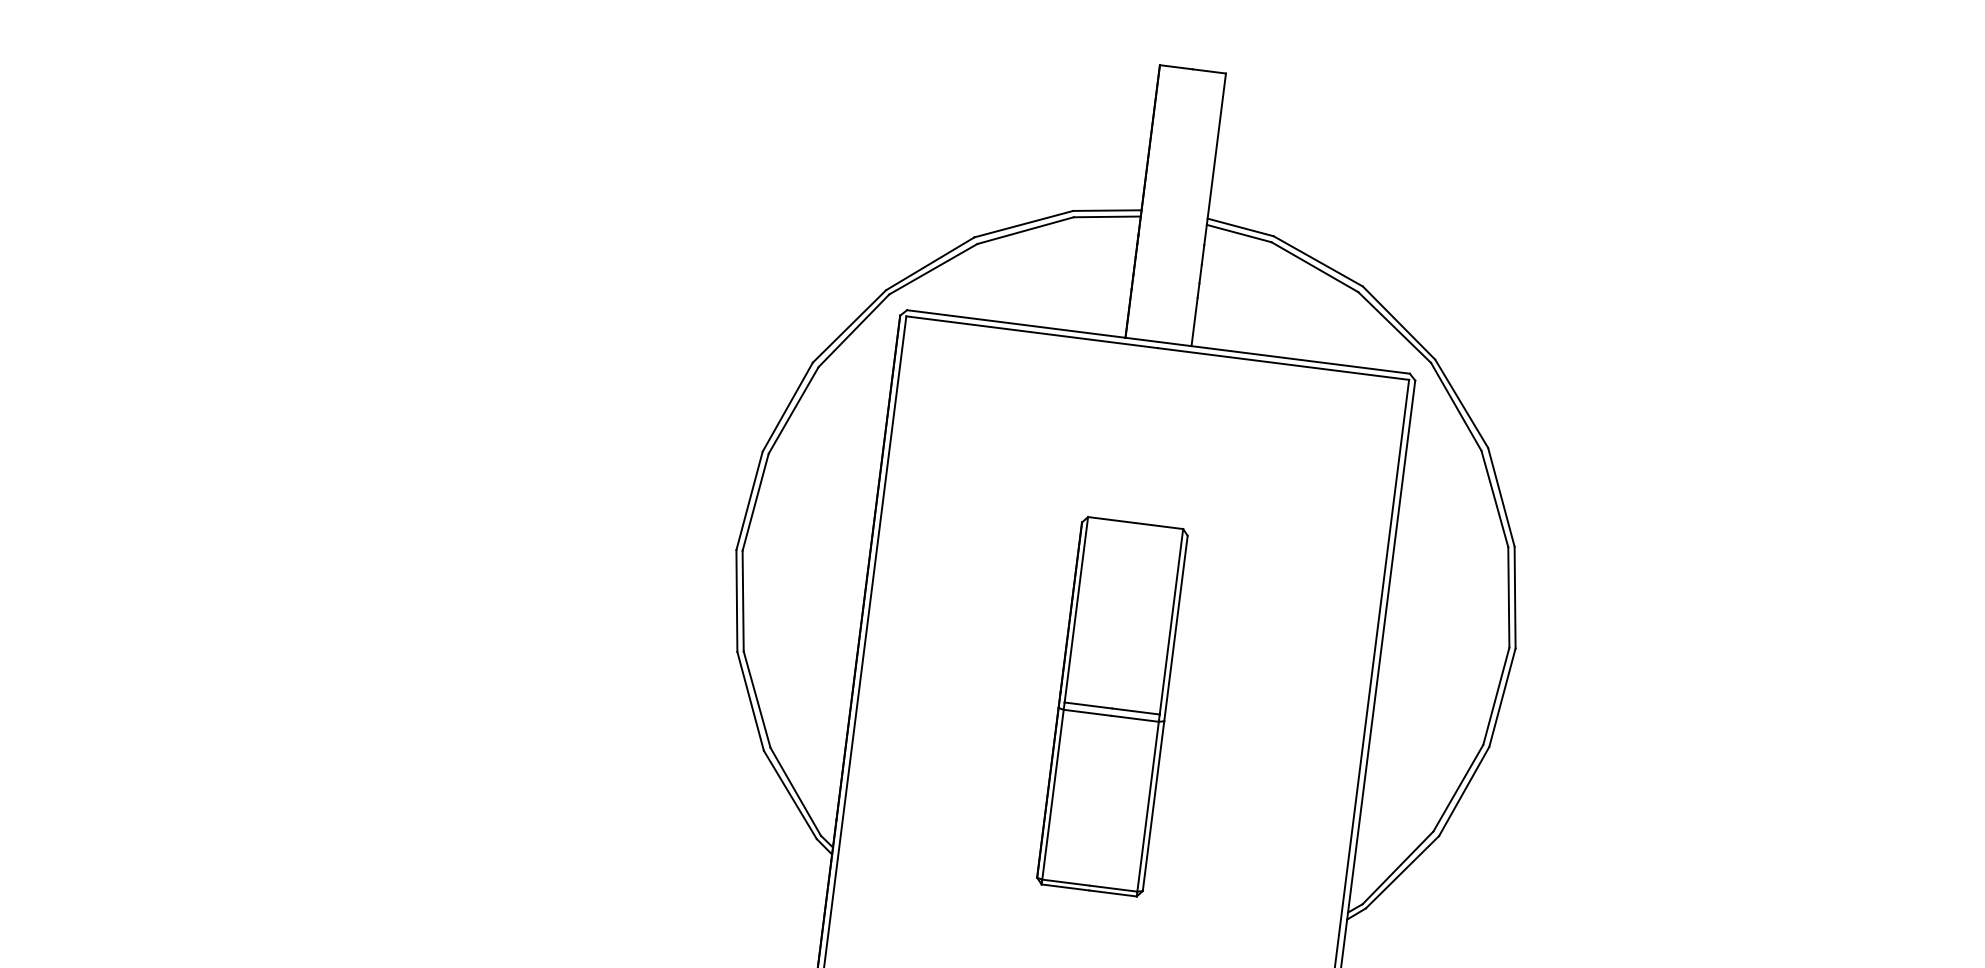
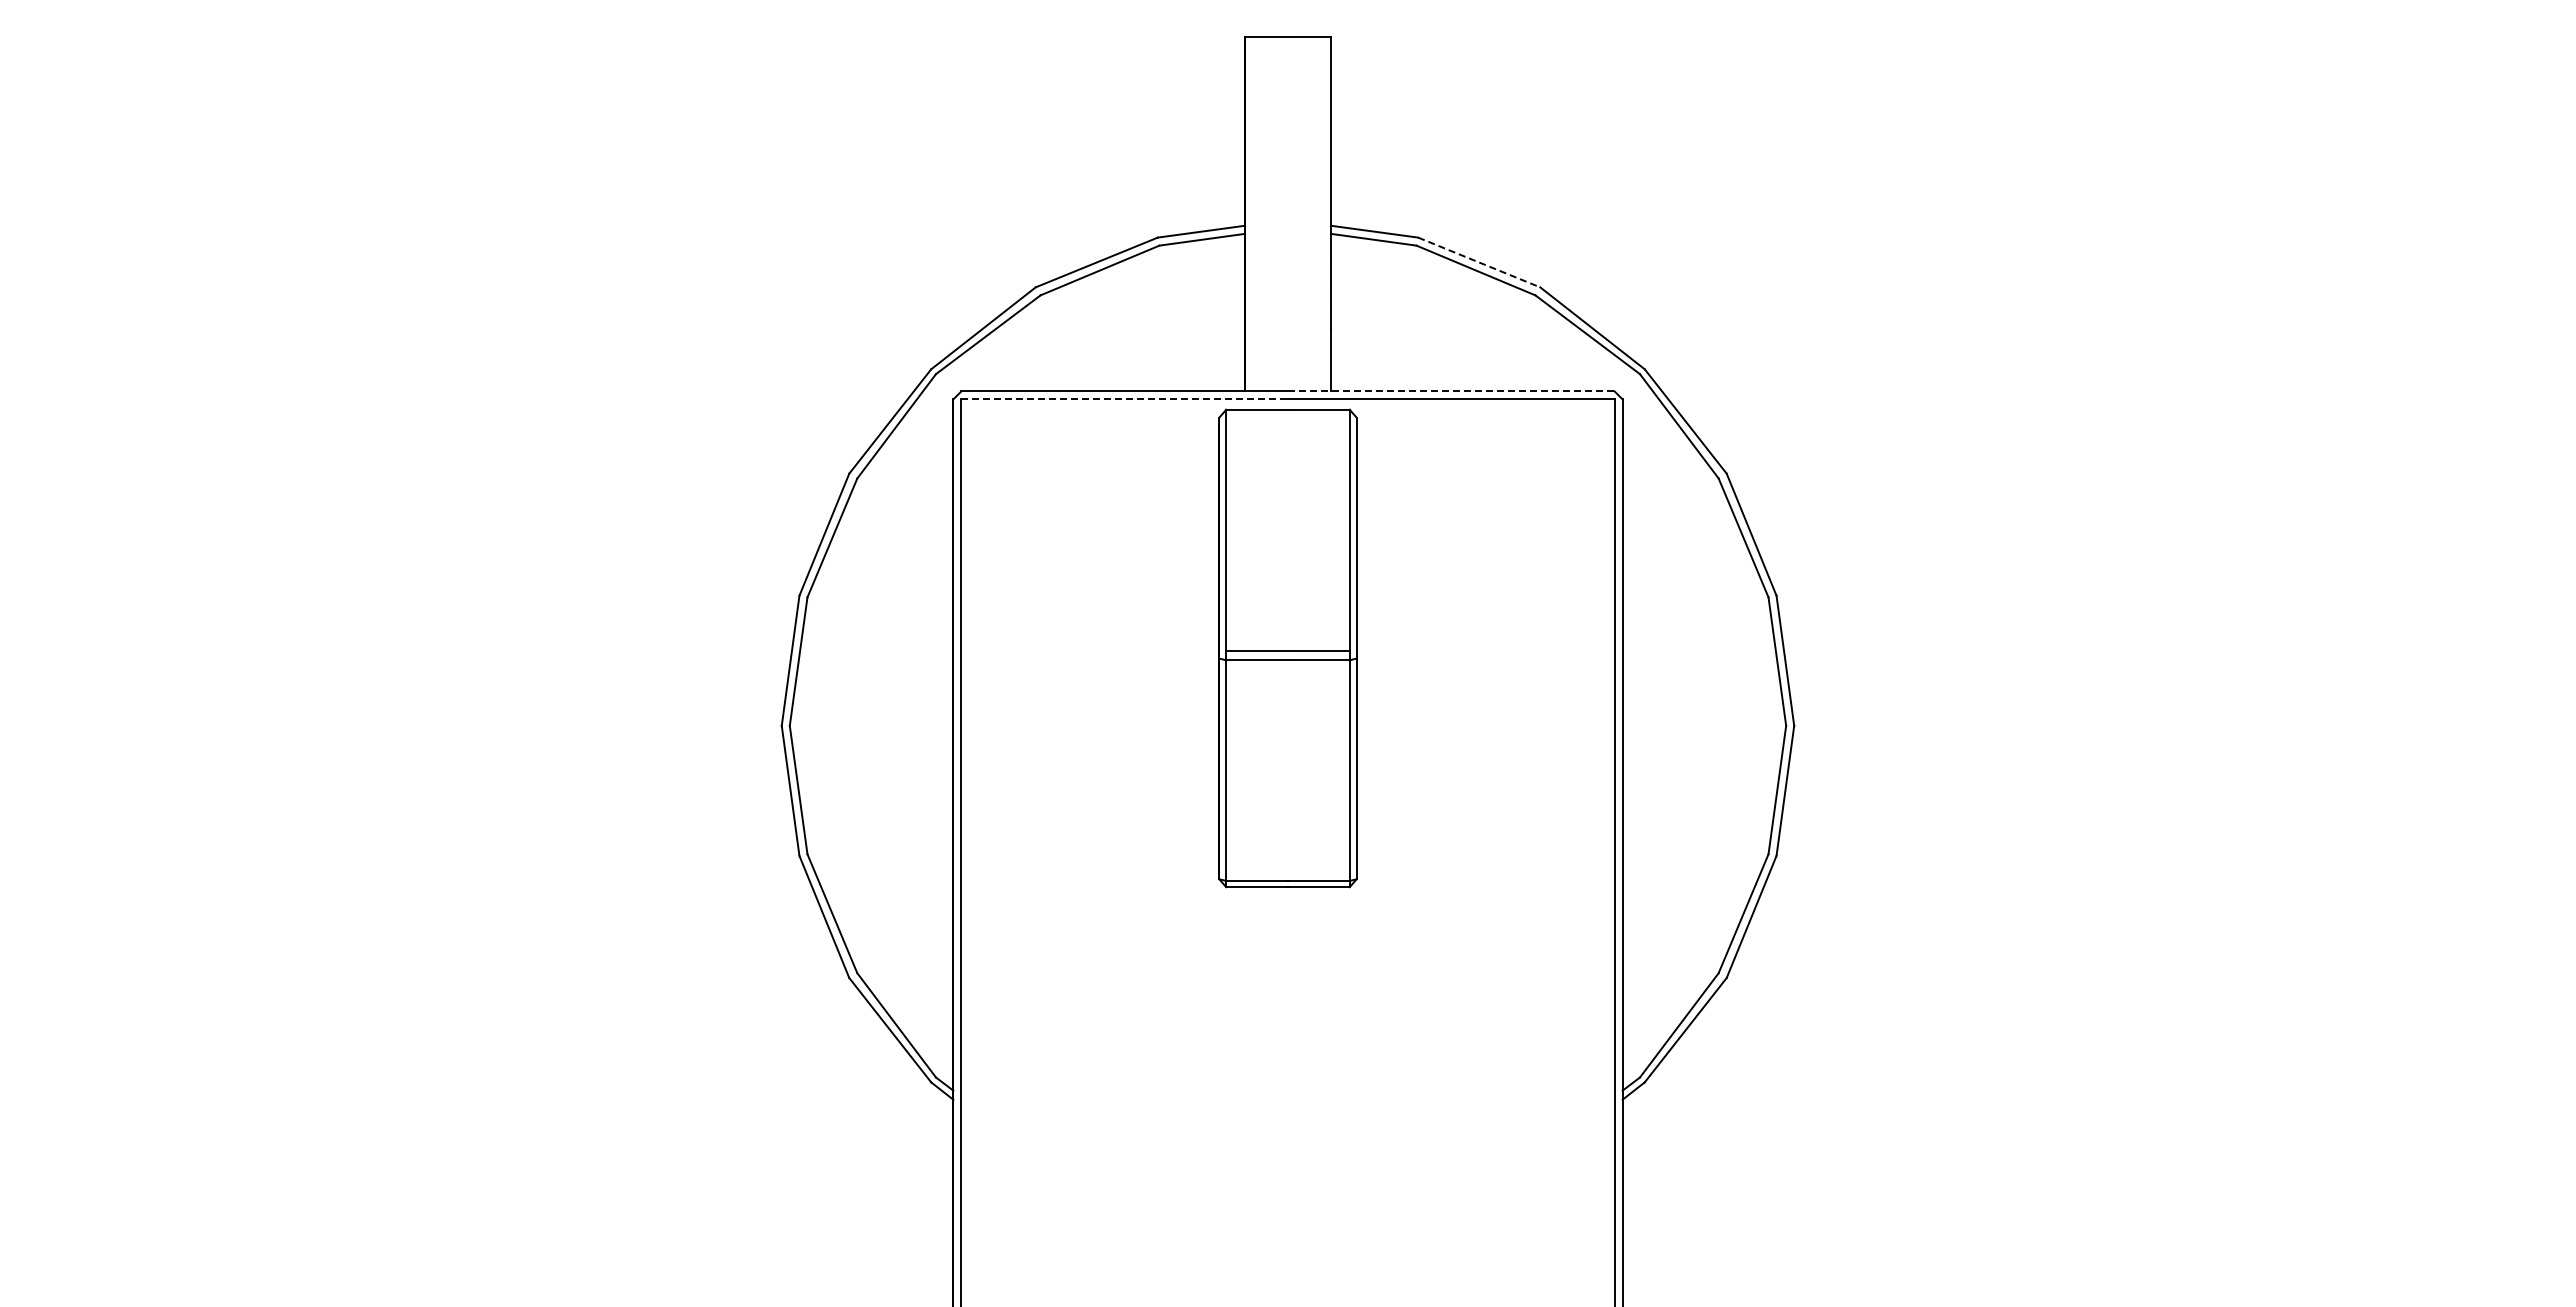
line: (1318, 261) -> (1479, 262), solid -> dashed
line: (1032, 332) -> (1125, 399), solid -> dashed
line: (1284, 357) -> (1451, 391), solid -> dashed
part: (1112, 706) -> (1287, 648), moved

